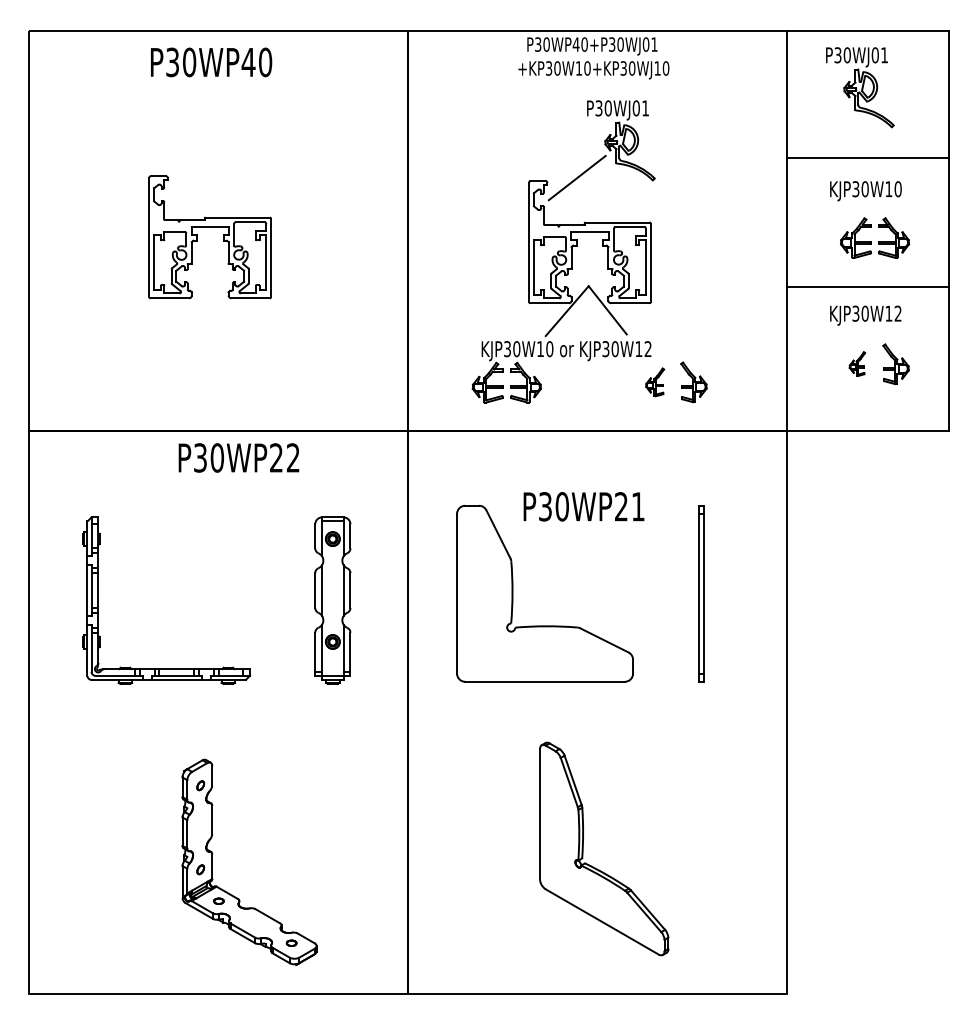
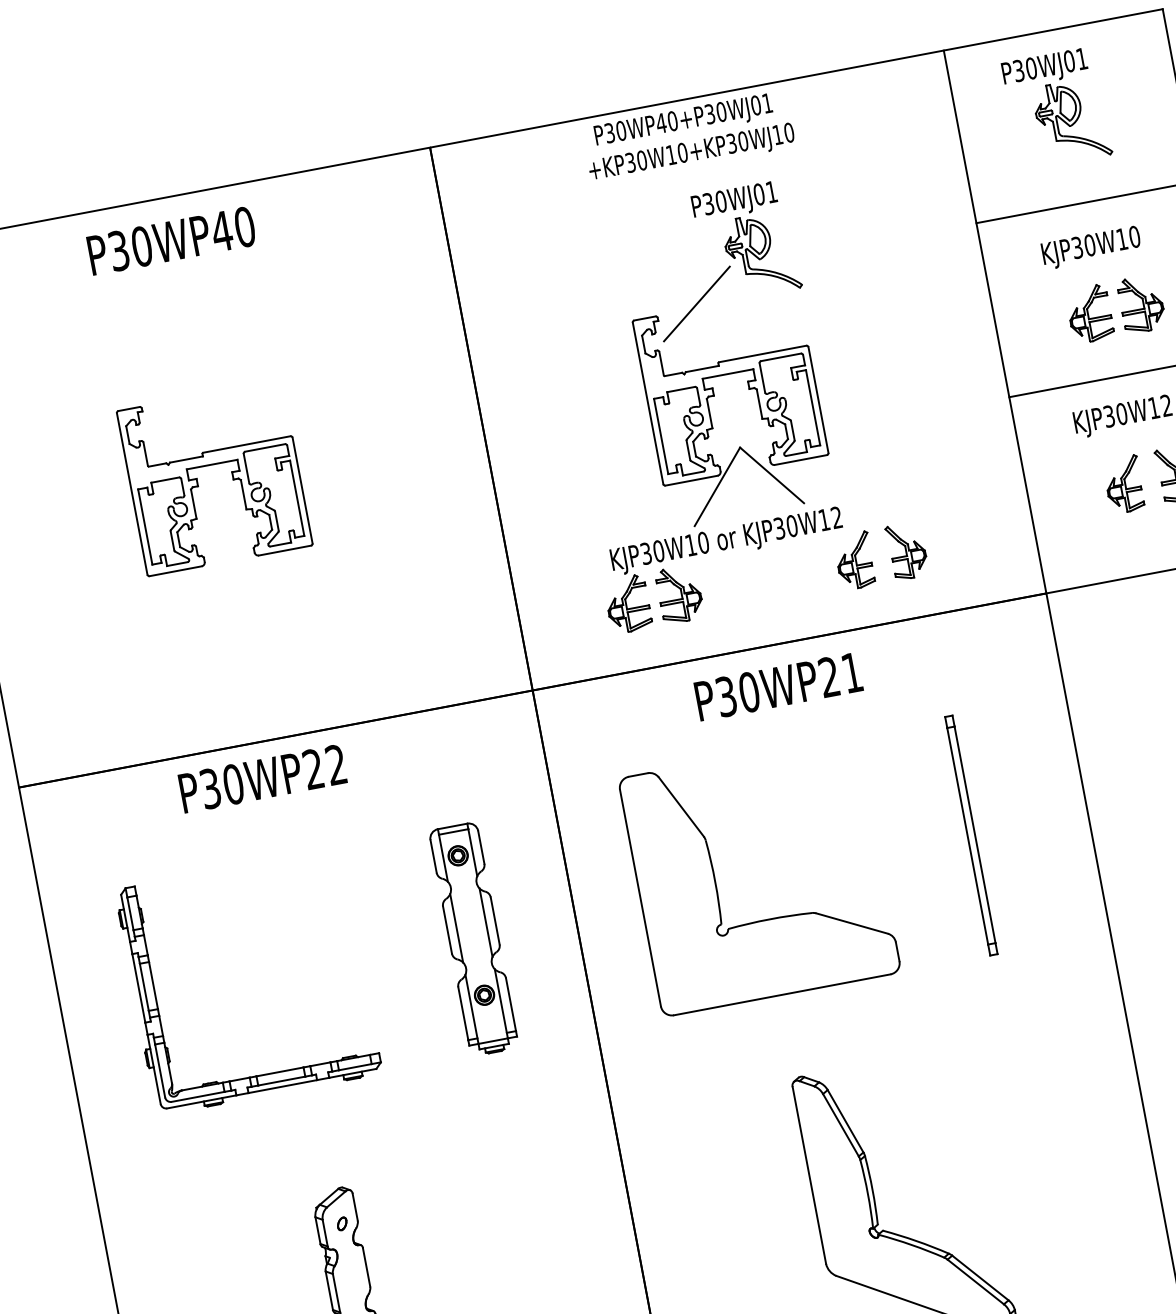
part: (857, 363) -> (1124, 483), size x1.67
part: (654, 382) -> (853, 561), size x1.43
text: (238, 457) -> (261, 778), moved
text: (583, 506) -> (777, 686), moved

